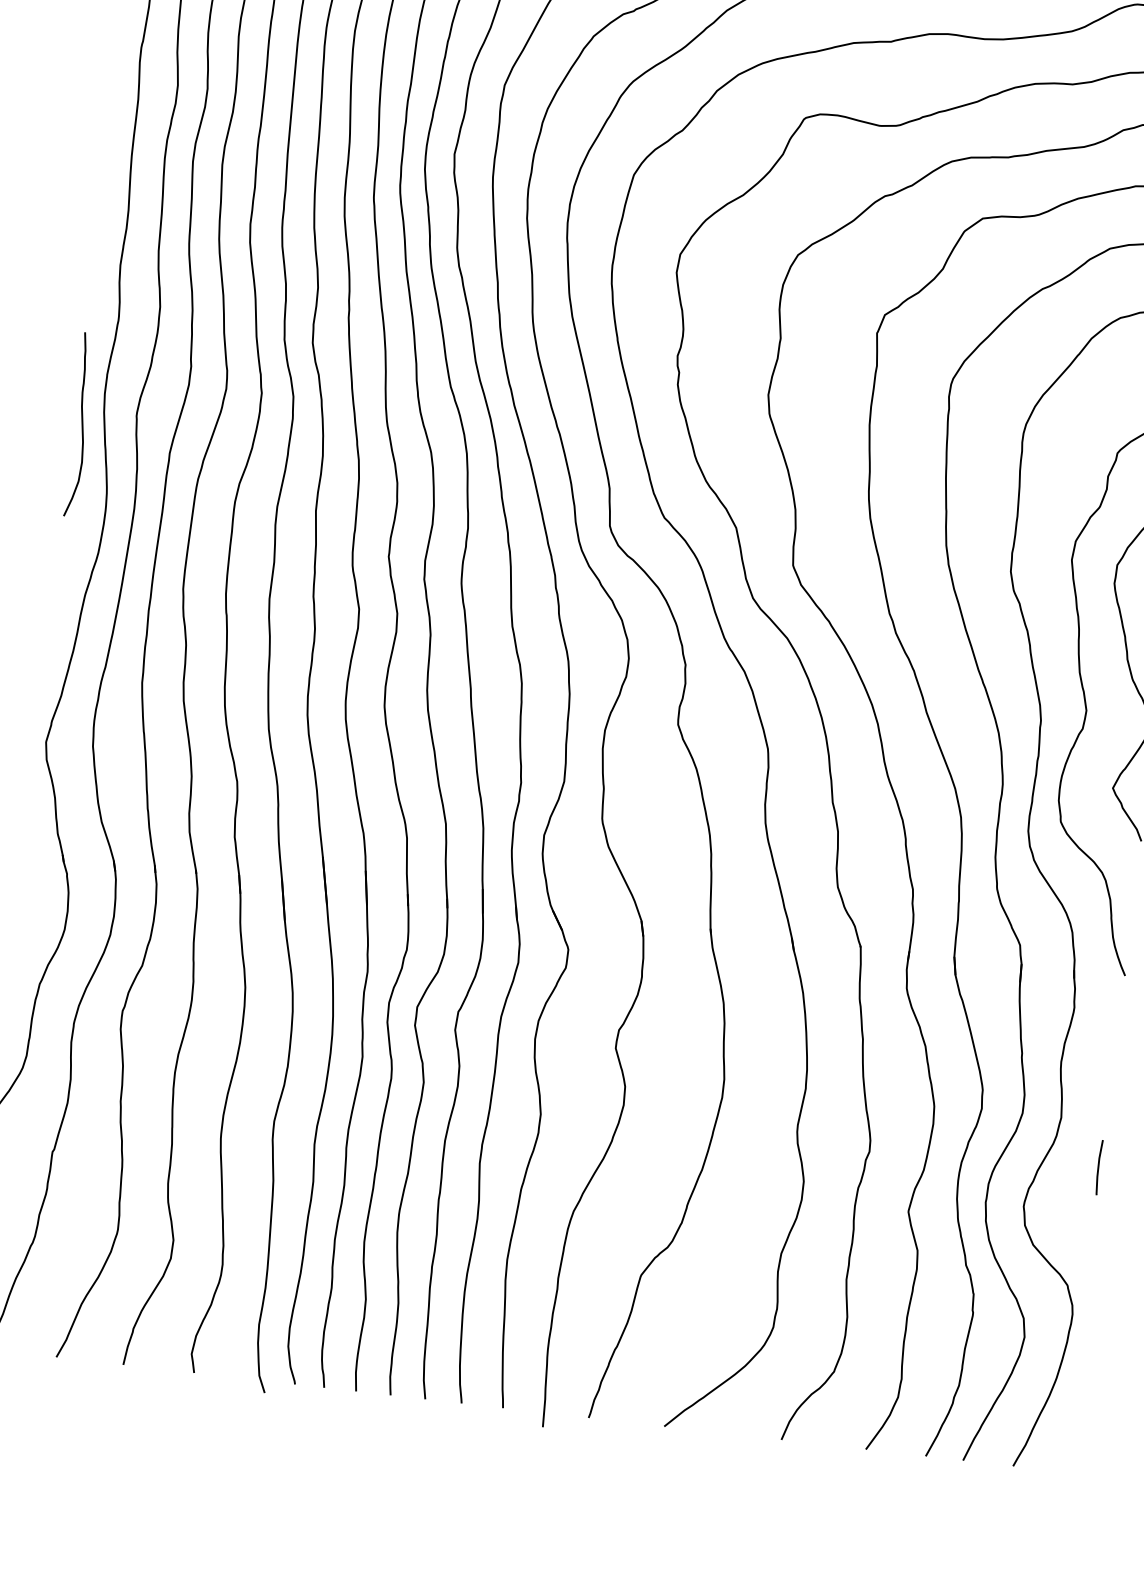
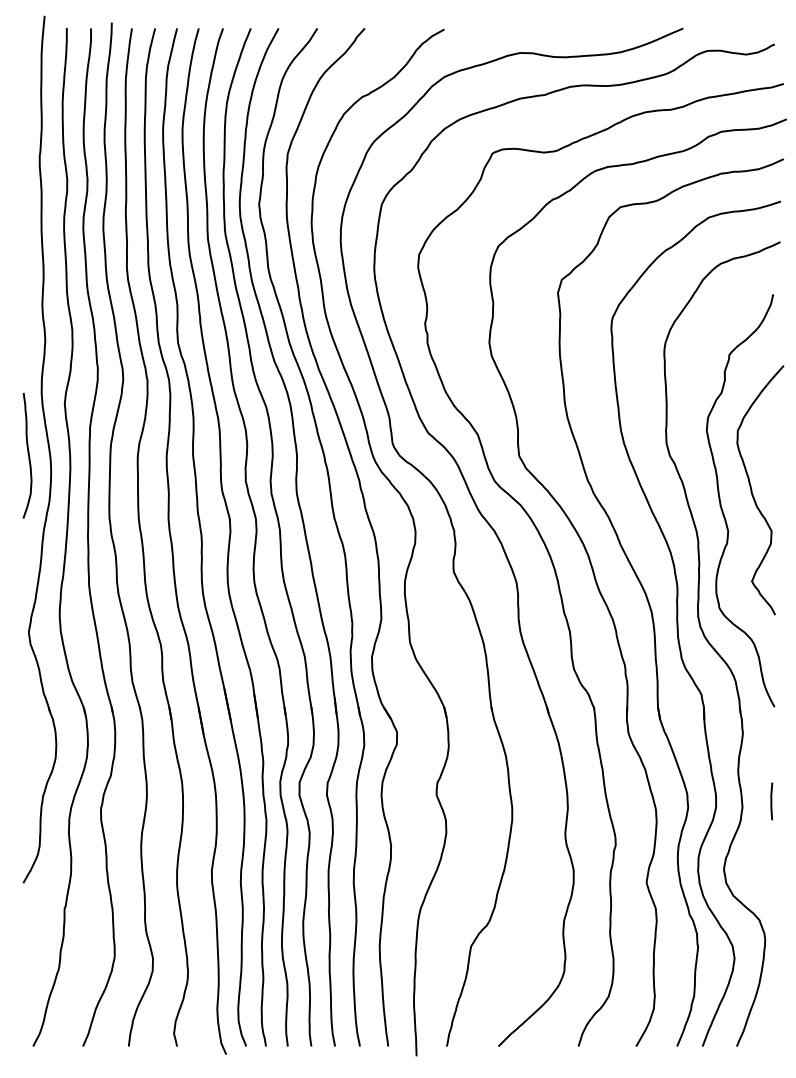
curve: (81, 424) -> (28, 455), moved
line: (1098, 1167) -> (771, 801), moved

